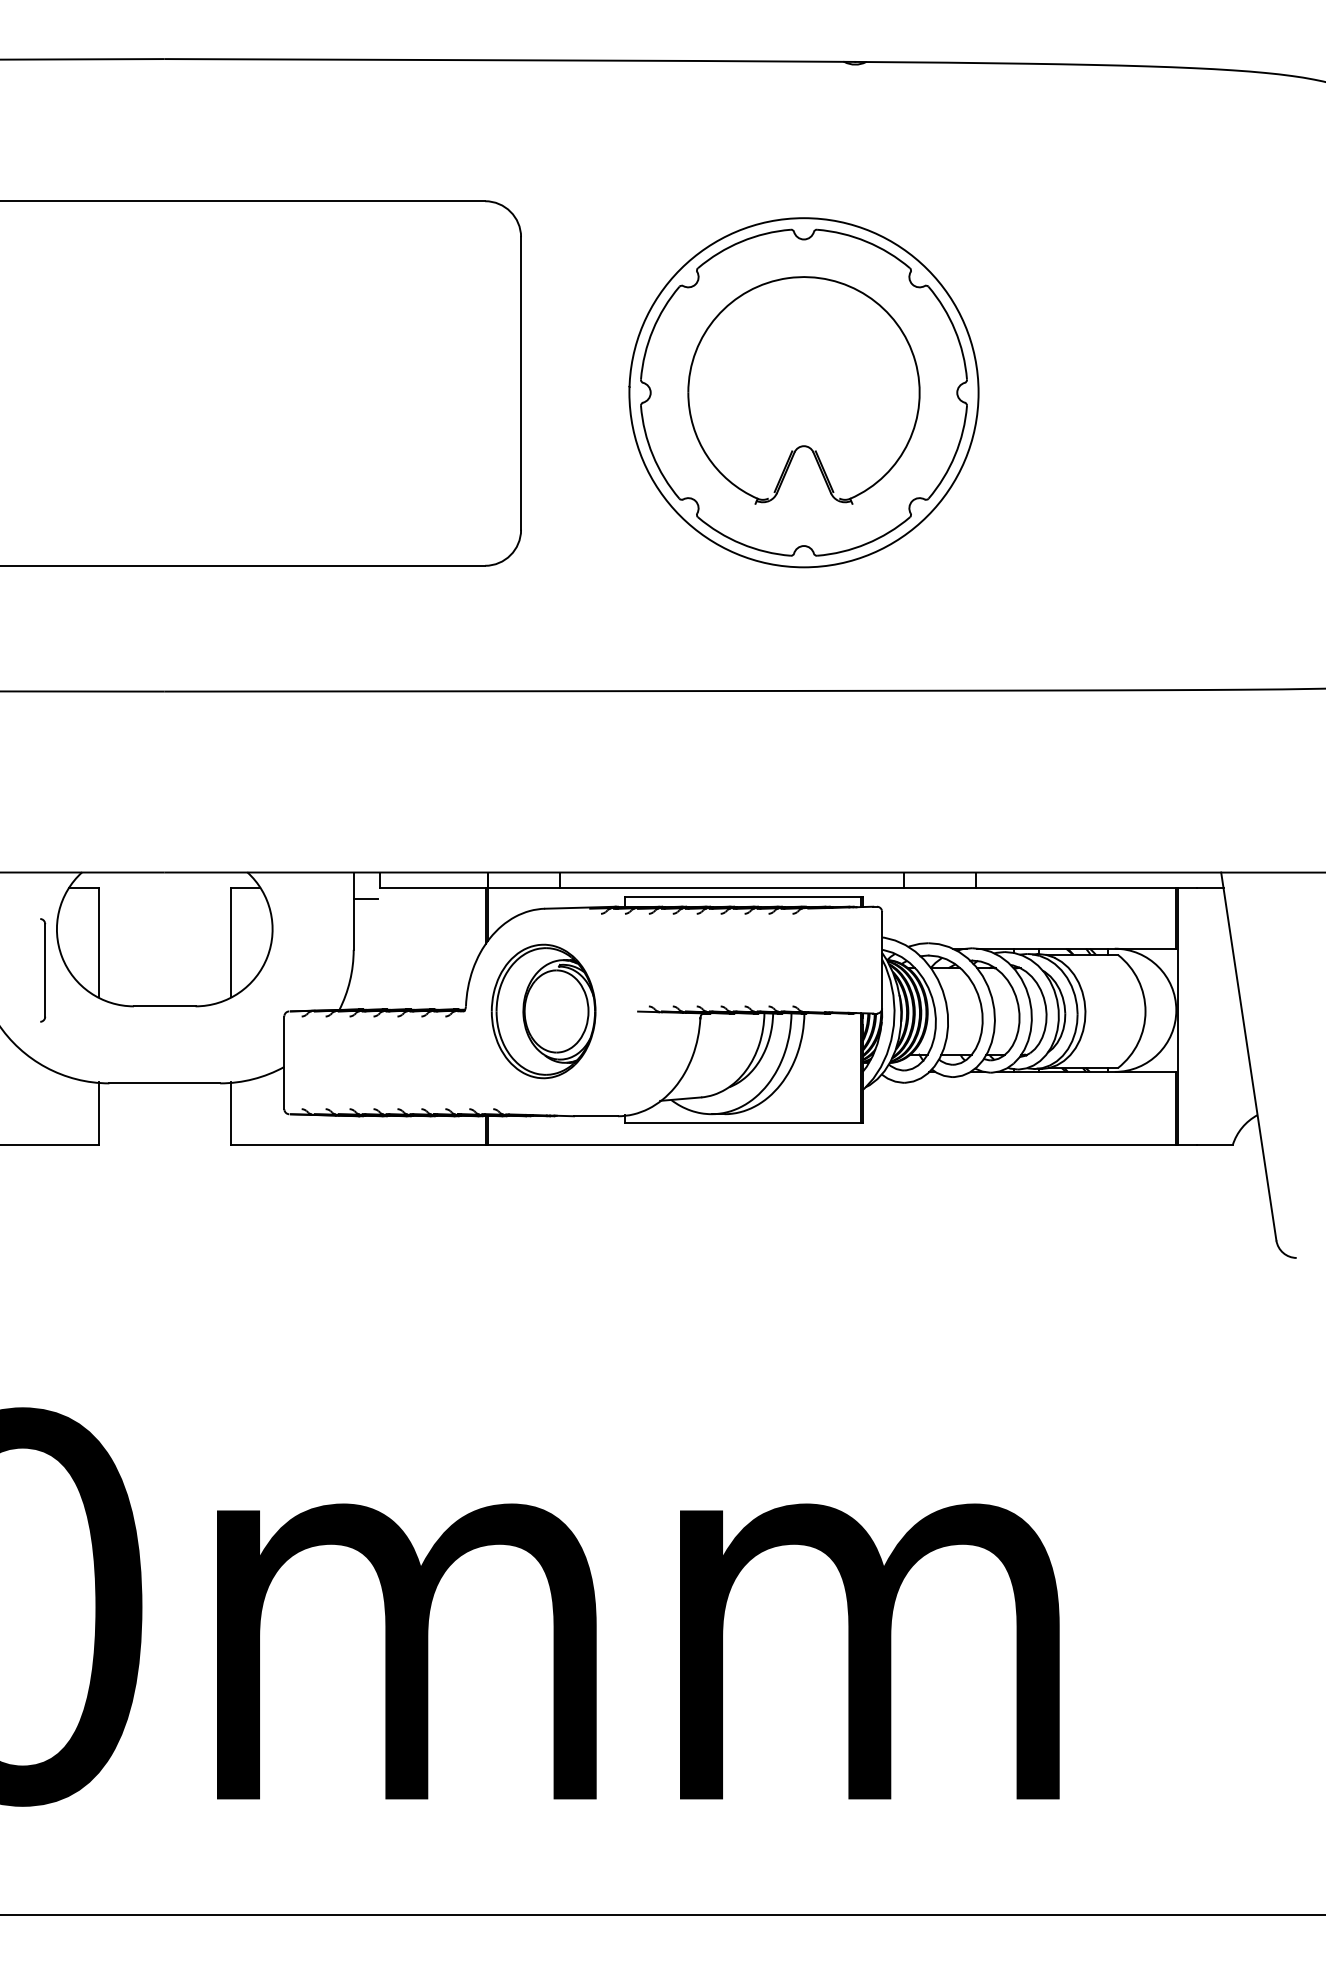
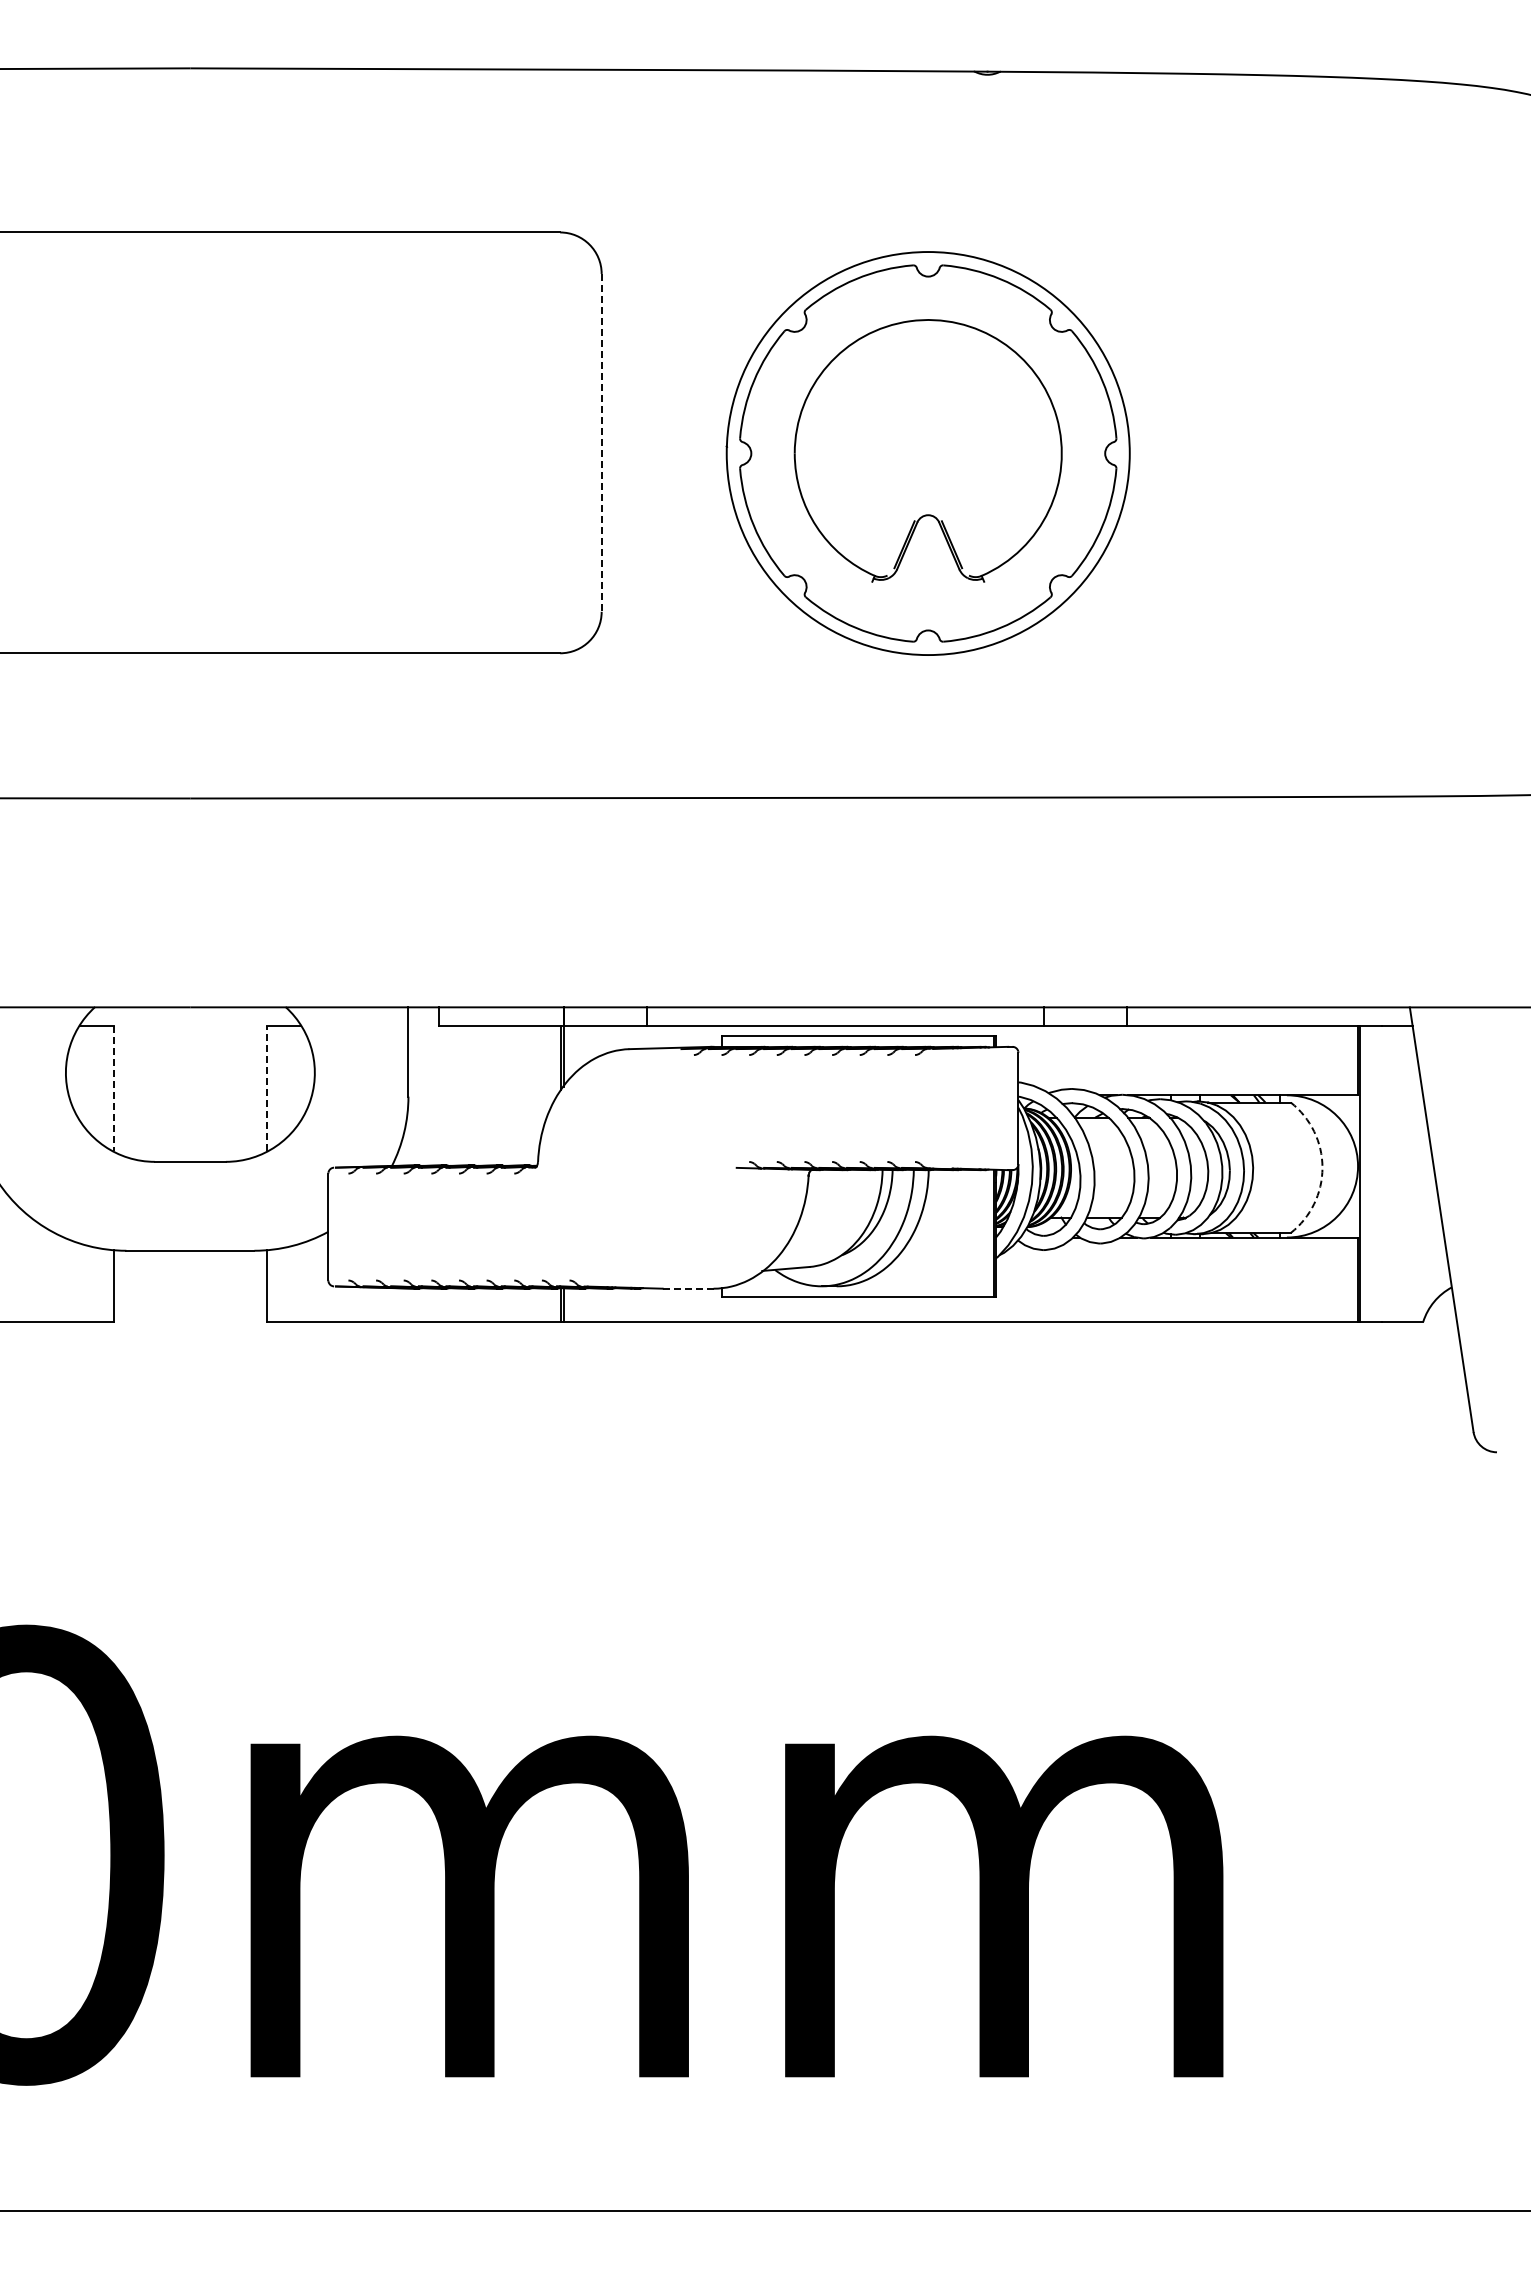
line: (520, 383) -> (601, 442), solid -> dashed
line: (365, 898) -> (422, 1037), removed
line: (98, 942) -> (113, 1088), solid -> dashed
line: (230, 942) -> (266, 1088), solid -> dashed
part: (42, 970) -> (49, 1120), removed
part: (543, 1011) -> (627, 1167), removed
arc: (1145, 1011) -> (1322, 1167), solid -> dashed
line: (595, 1116) -> (687, 1288), solid -> dashed

